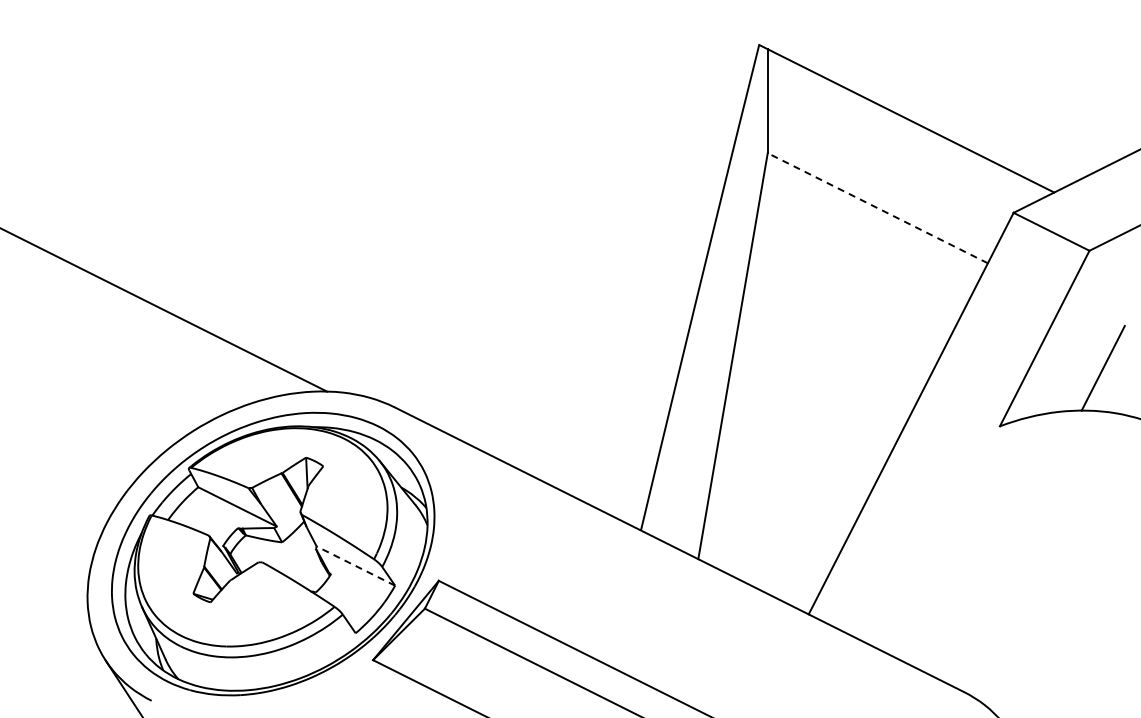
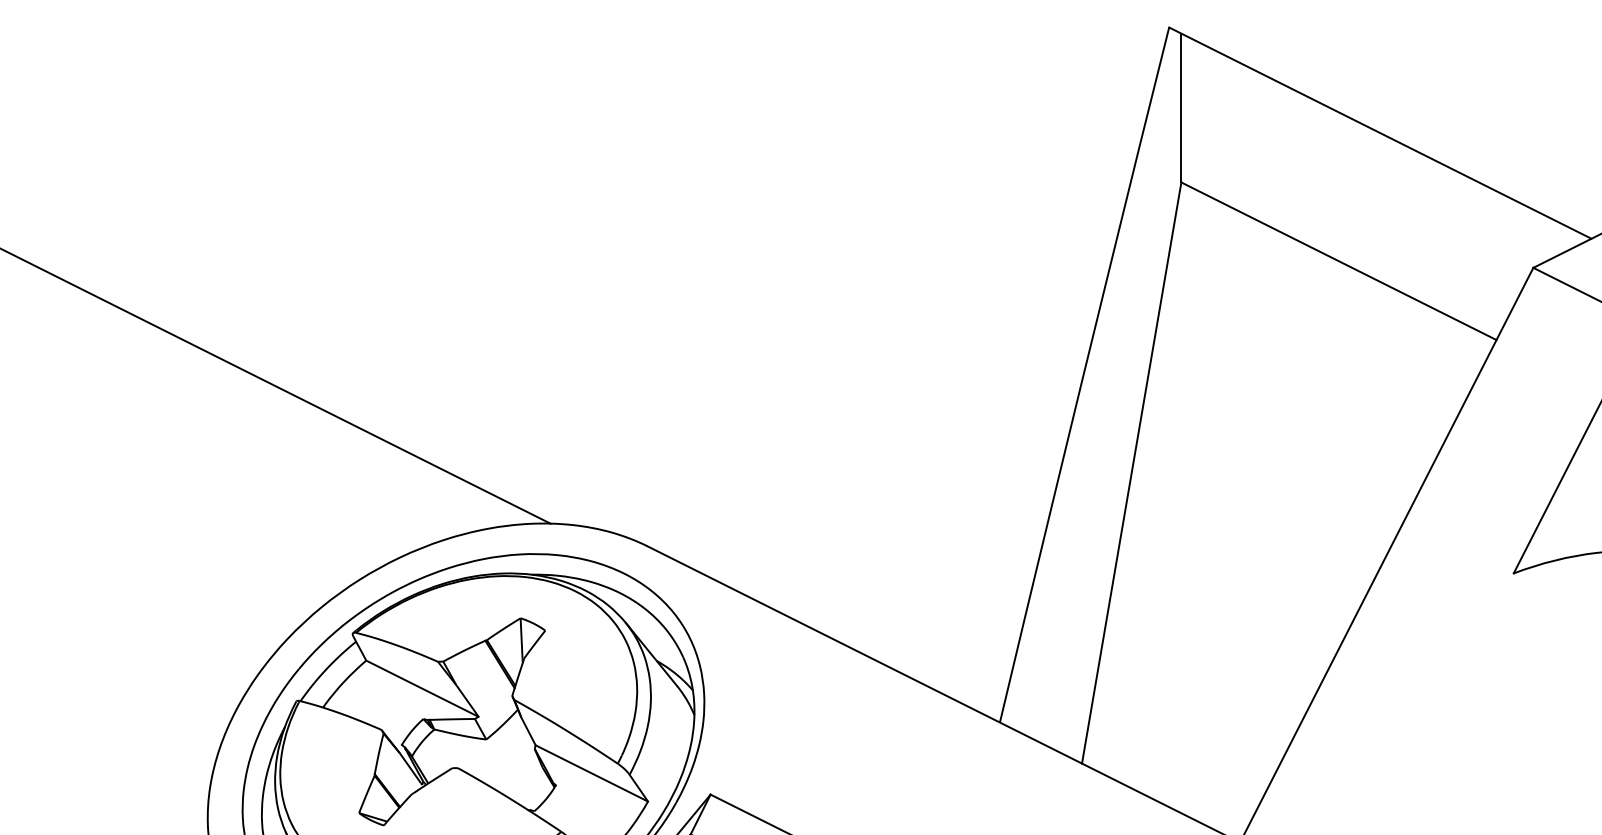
line: (877, 208) -> (1338, 261), dashed -> solid
line: (355, 566) -> (591, 774), dashed -> solid

